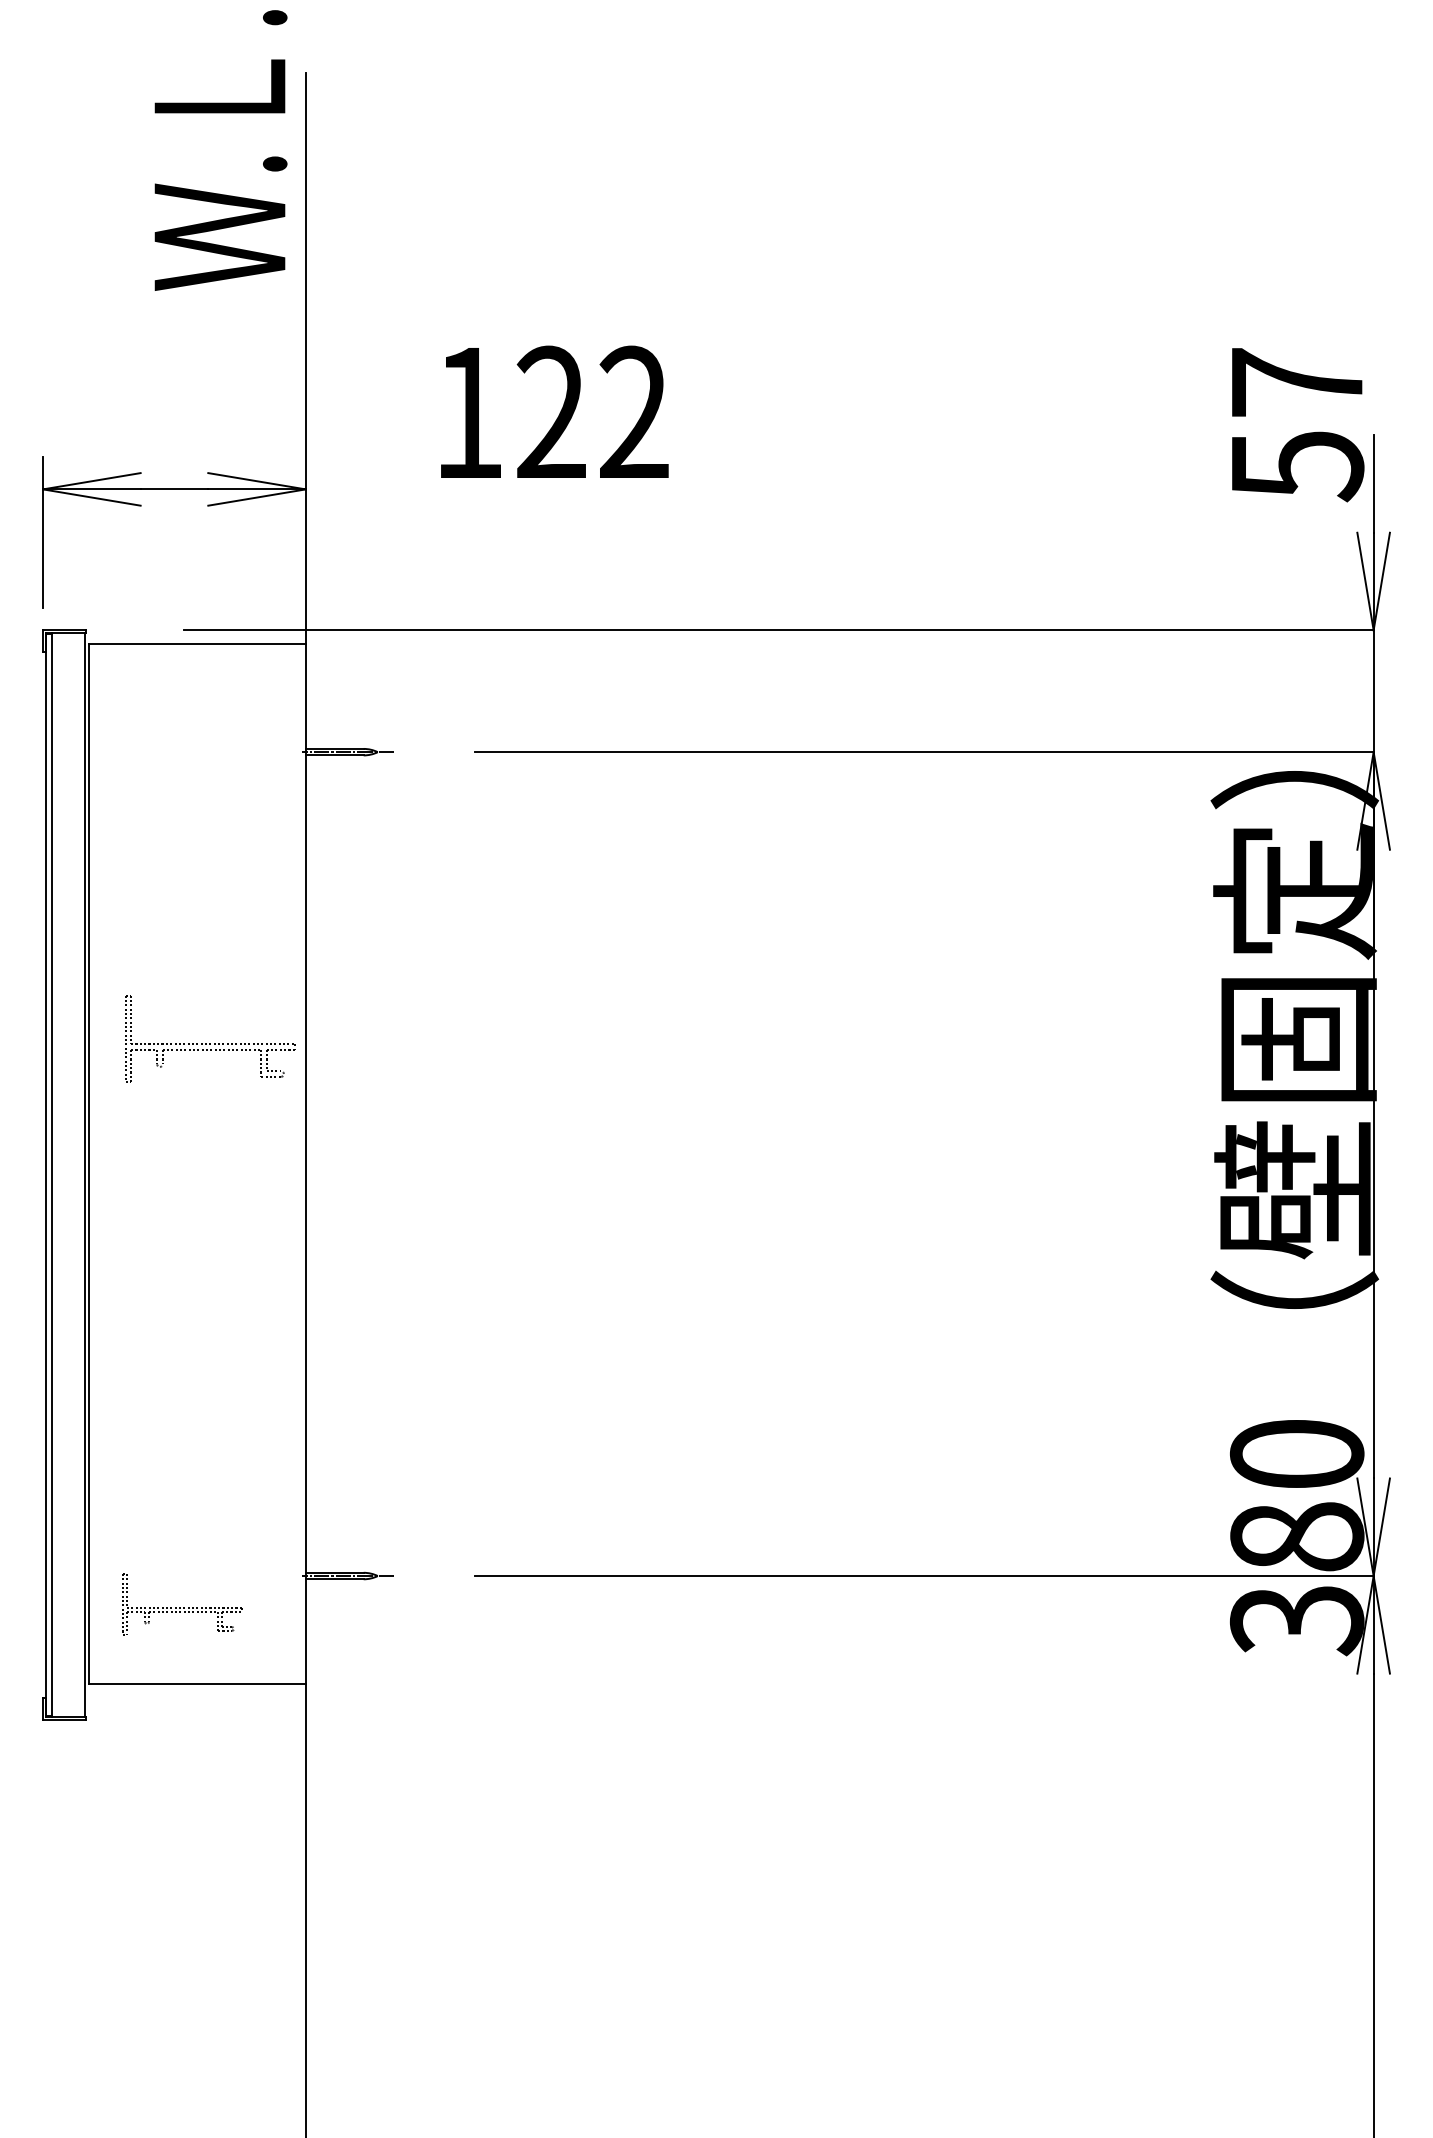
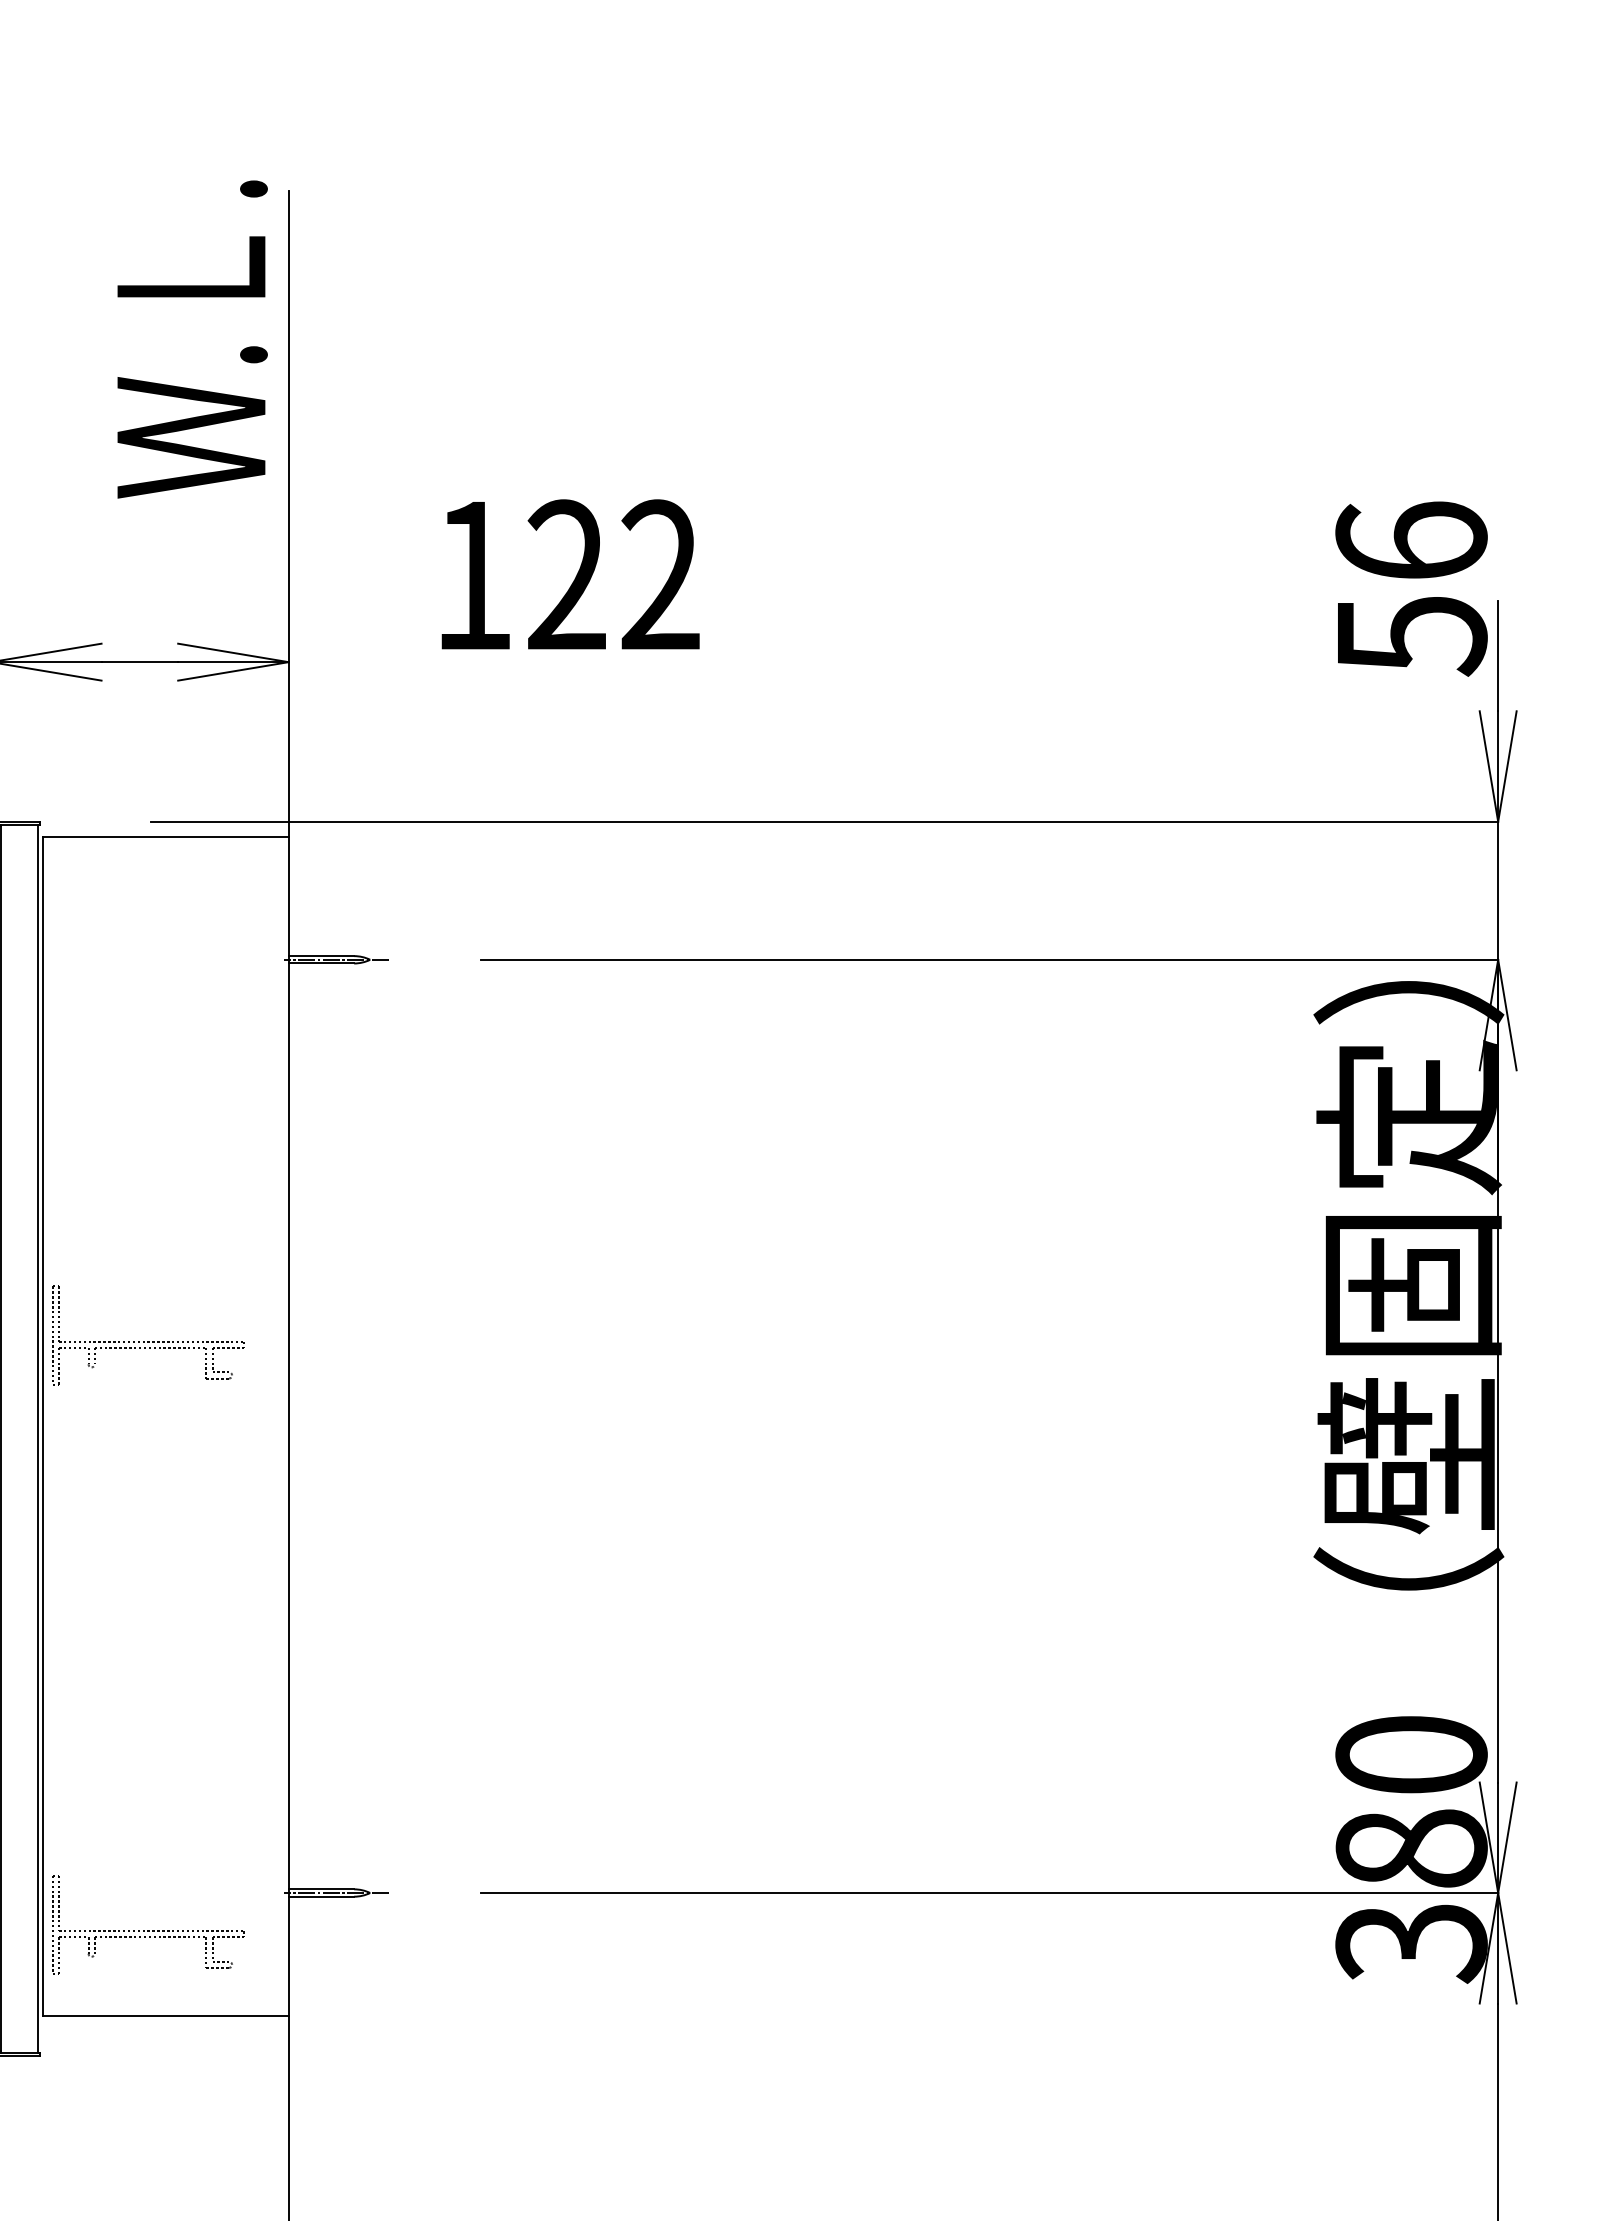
text: (220, 150) -> (192, 339), moved
text: (1296, 381) -> (1410, 539), 57 -> 56
part: (210, 1038) -> (148, 1335), moved
part: (182, 1604) -> (148, 1925), size x1.43

